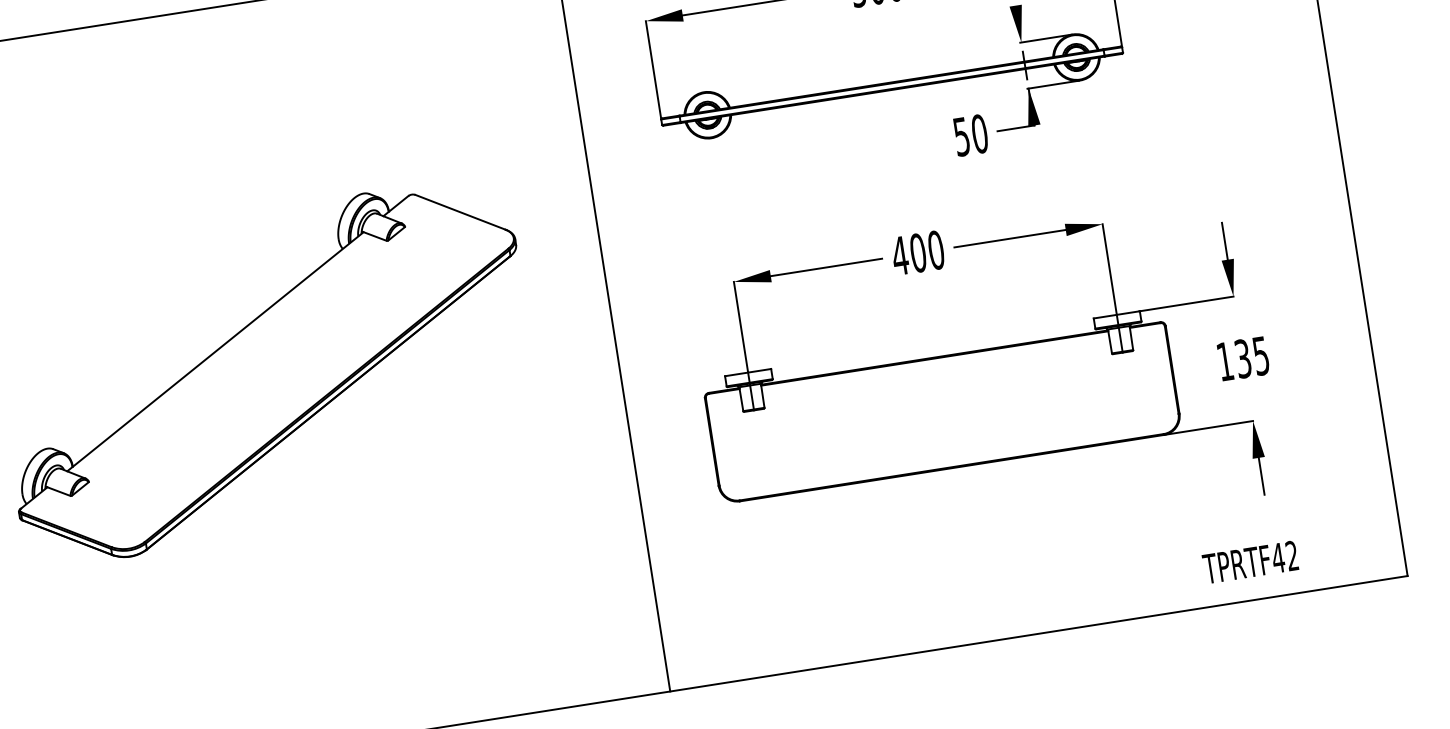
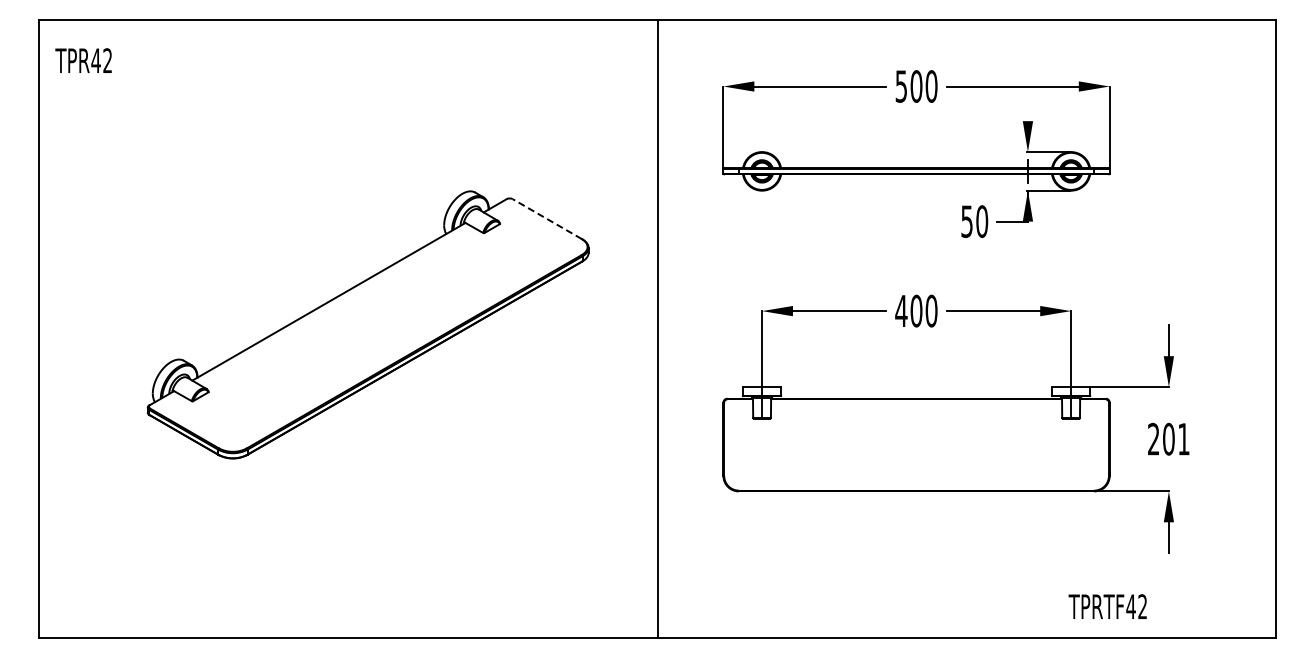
line: (460, 212) -> (547, 219), solid -> dashed
text: (1242, 357) -> (1168, 438), 135 -> 201
text: (1250, 562) -> (1107, 606), moved

